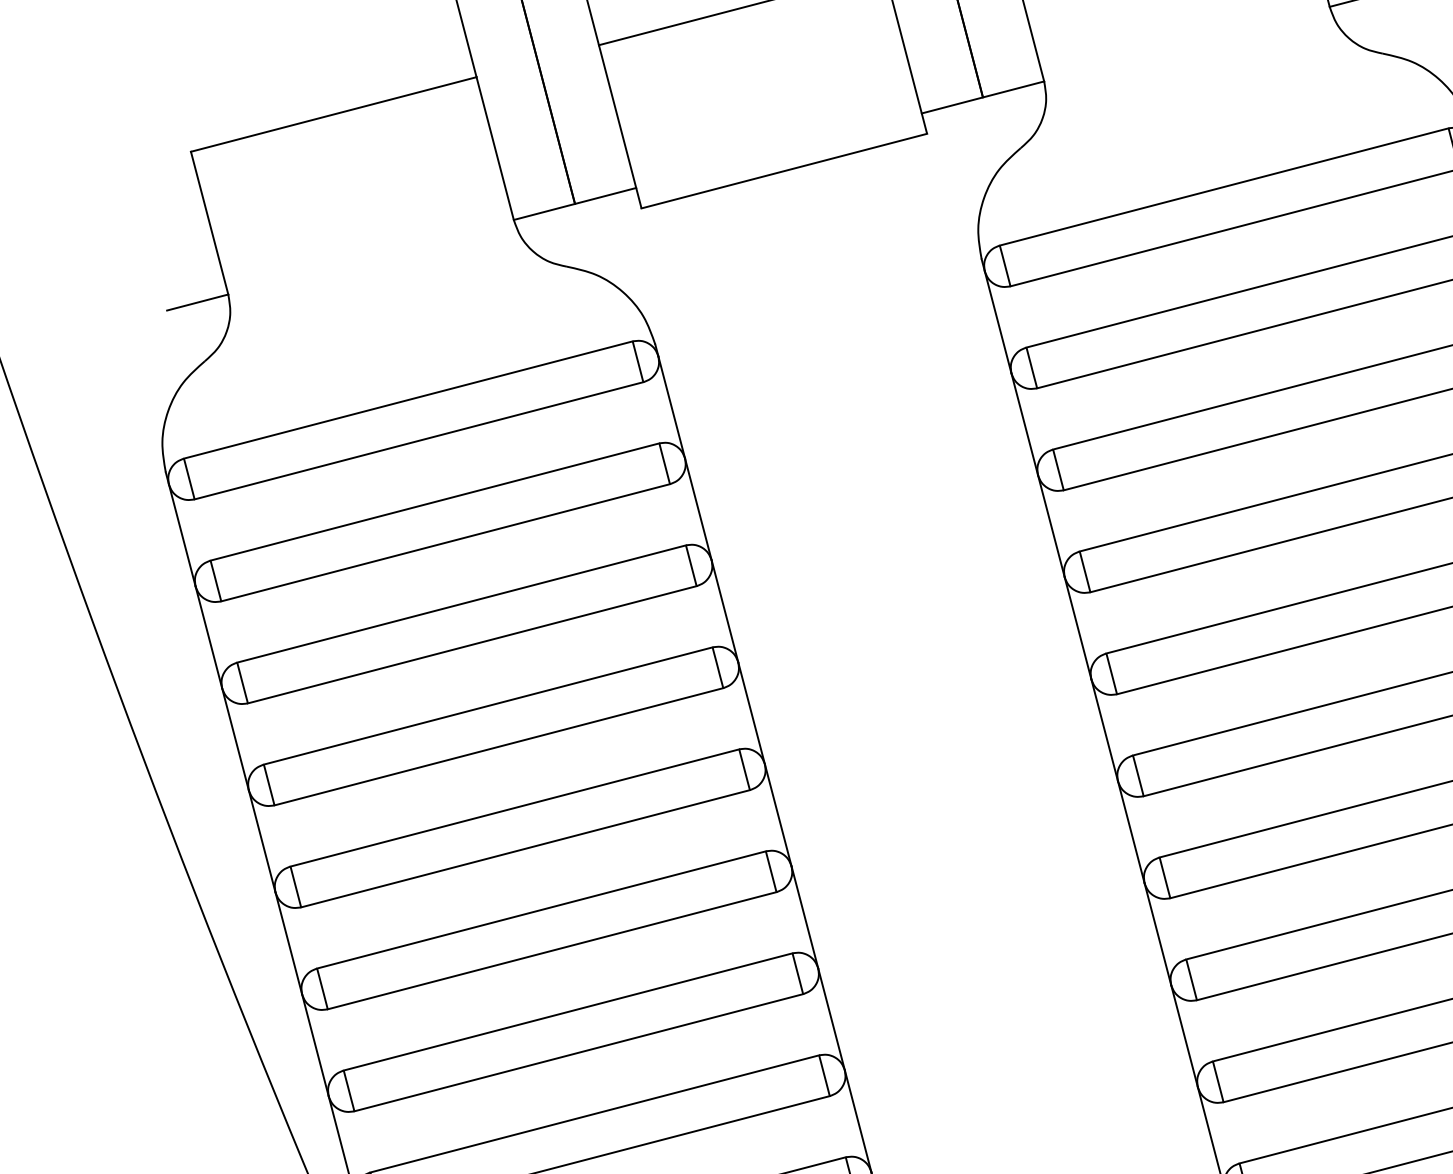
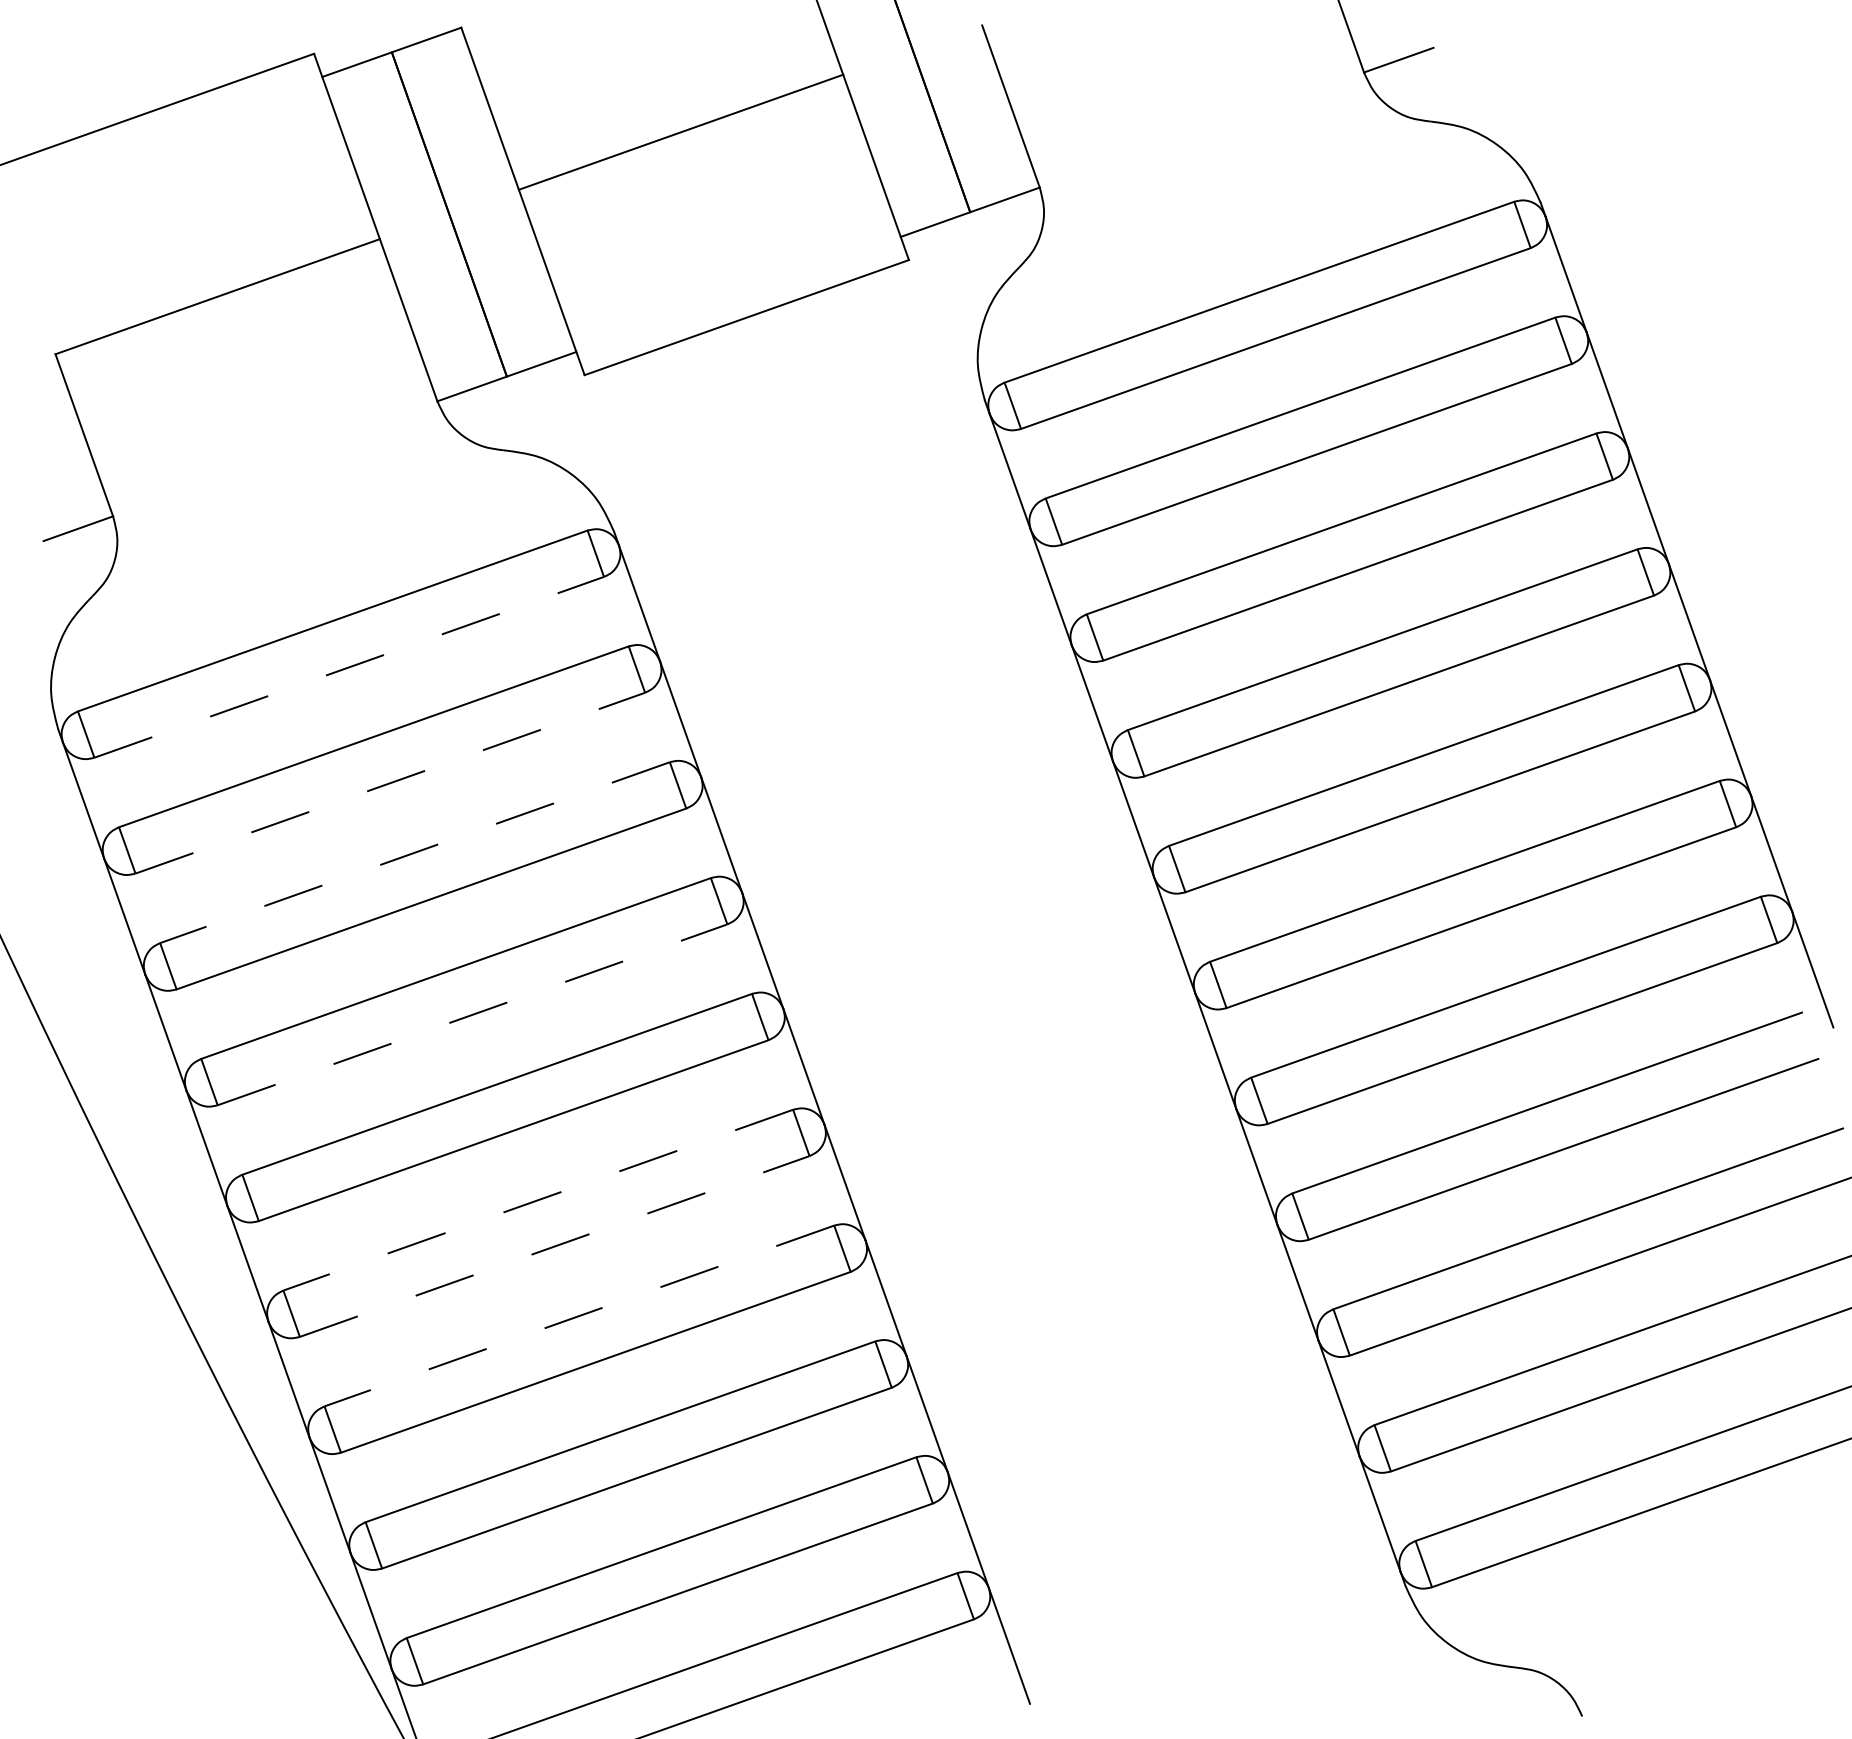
line: (419, 440) -> (349, 667), solid -> dashed
line: (445, 543) -> (390, 783), solid -> dashed
line: (461, 603) -> (414, 852), solid -> dashed
line: (499, 746) -> (473, 1014), solid -> dashed
line: (540, 910) -> (537, 1200), solid -> dashed
line: (552, 950) -> (555, 1246), solid -> dashed
line: (567, 1012) -> (578, 1316), solid -> dashed

